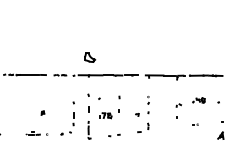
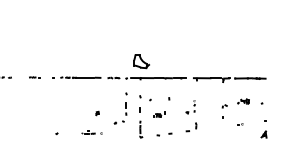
part: (89, 57) -> (141, 61), size x1.6
part: (142, 106) -> (190, 107), size x0.7
part: (109, 114) -> (159, 114), size x0.6
part: (67, 118) -> (120, 108), moved
part: (114, 134) -> (164, 133), size x1.4

